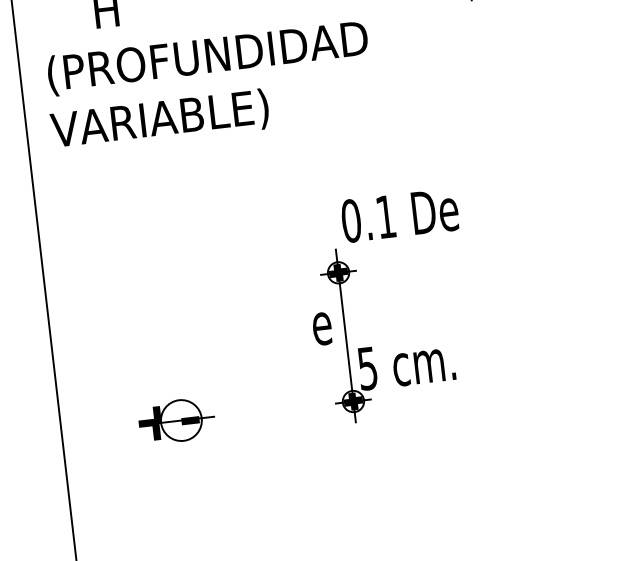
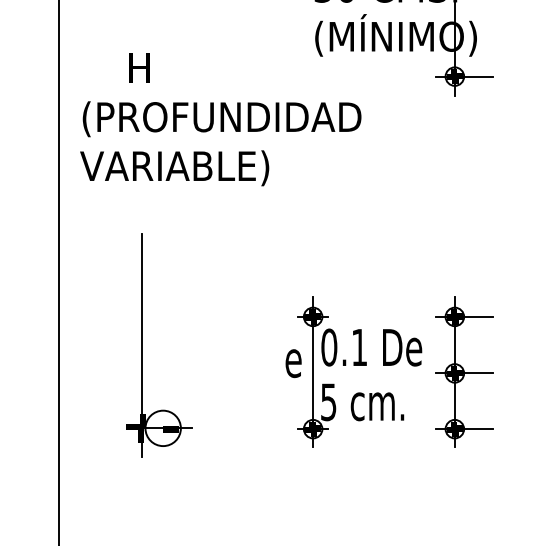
text: (399, 215) -> (371, 347), moved
part: (519, 315) -> (464, 371), added
line: (145, 327) -> (141, 344), added

